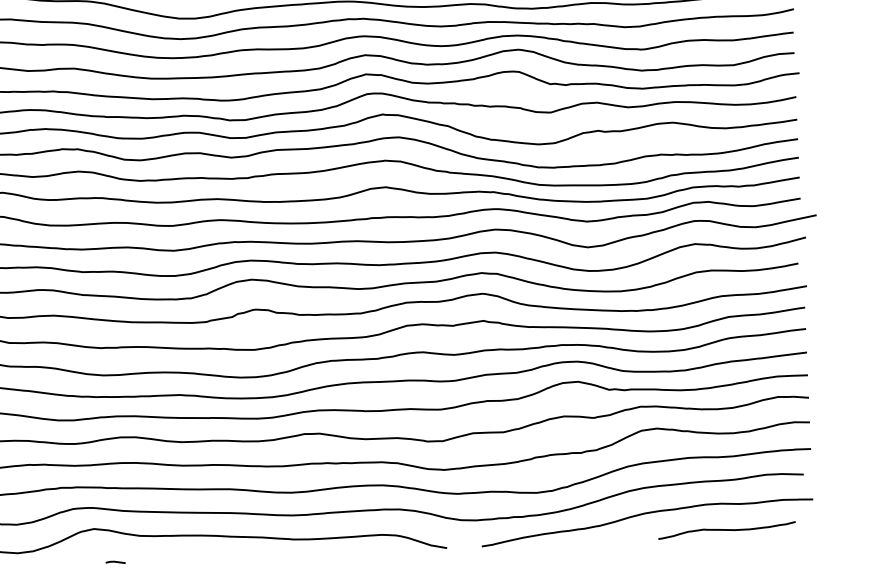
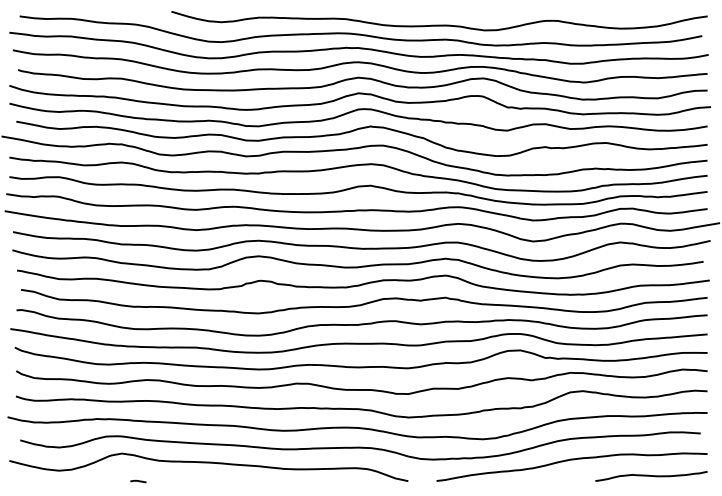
curve: (727, 530) -> (651, 476), moved

